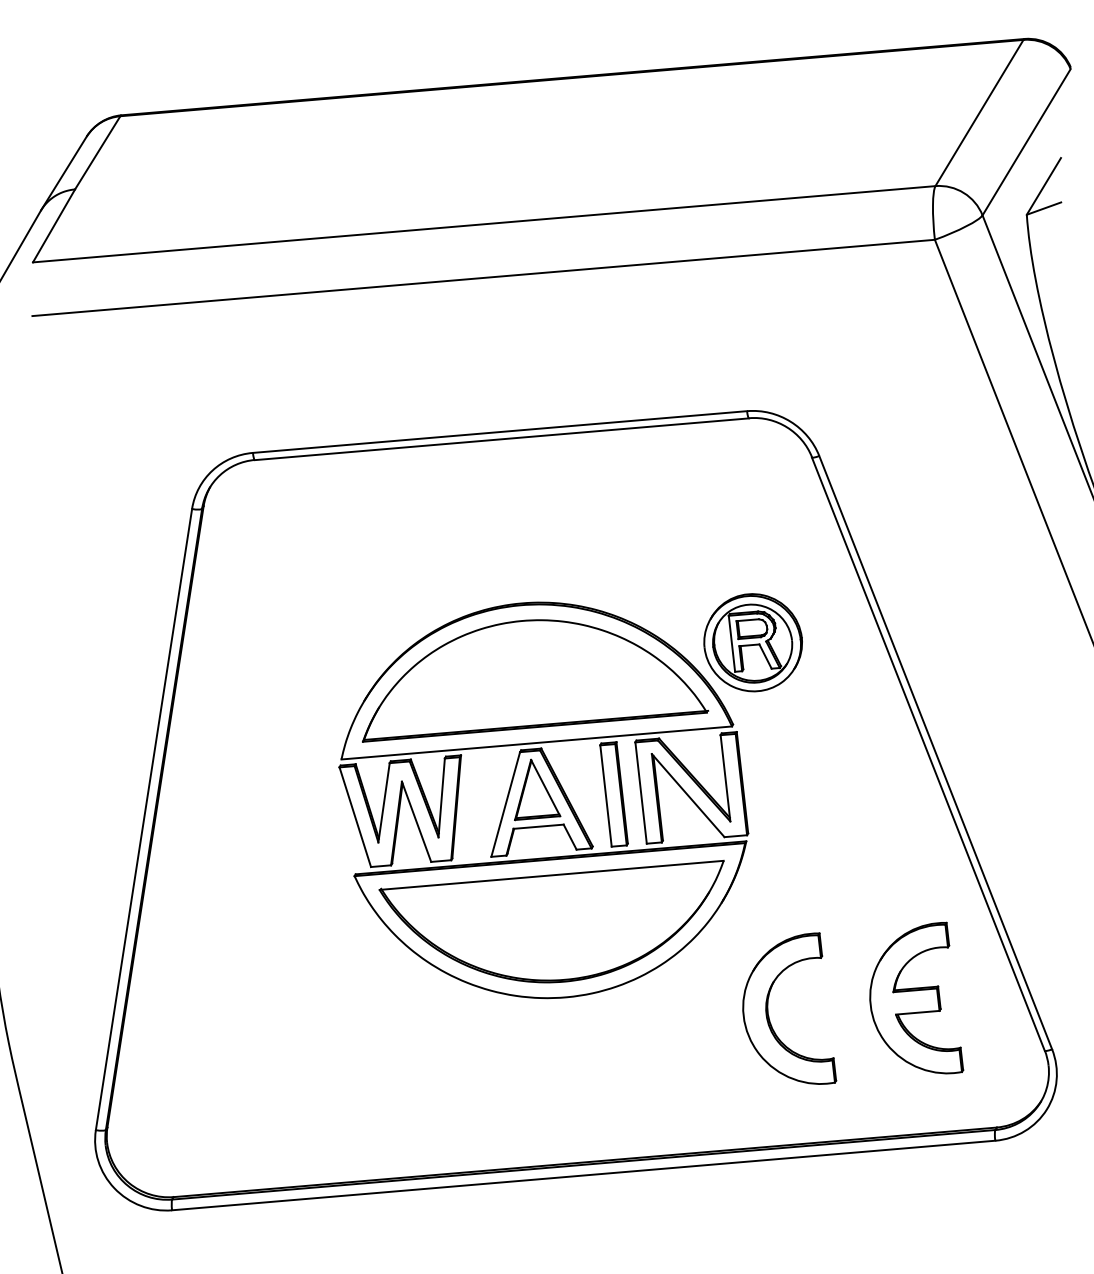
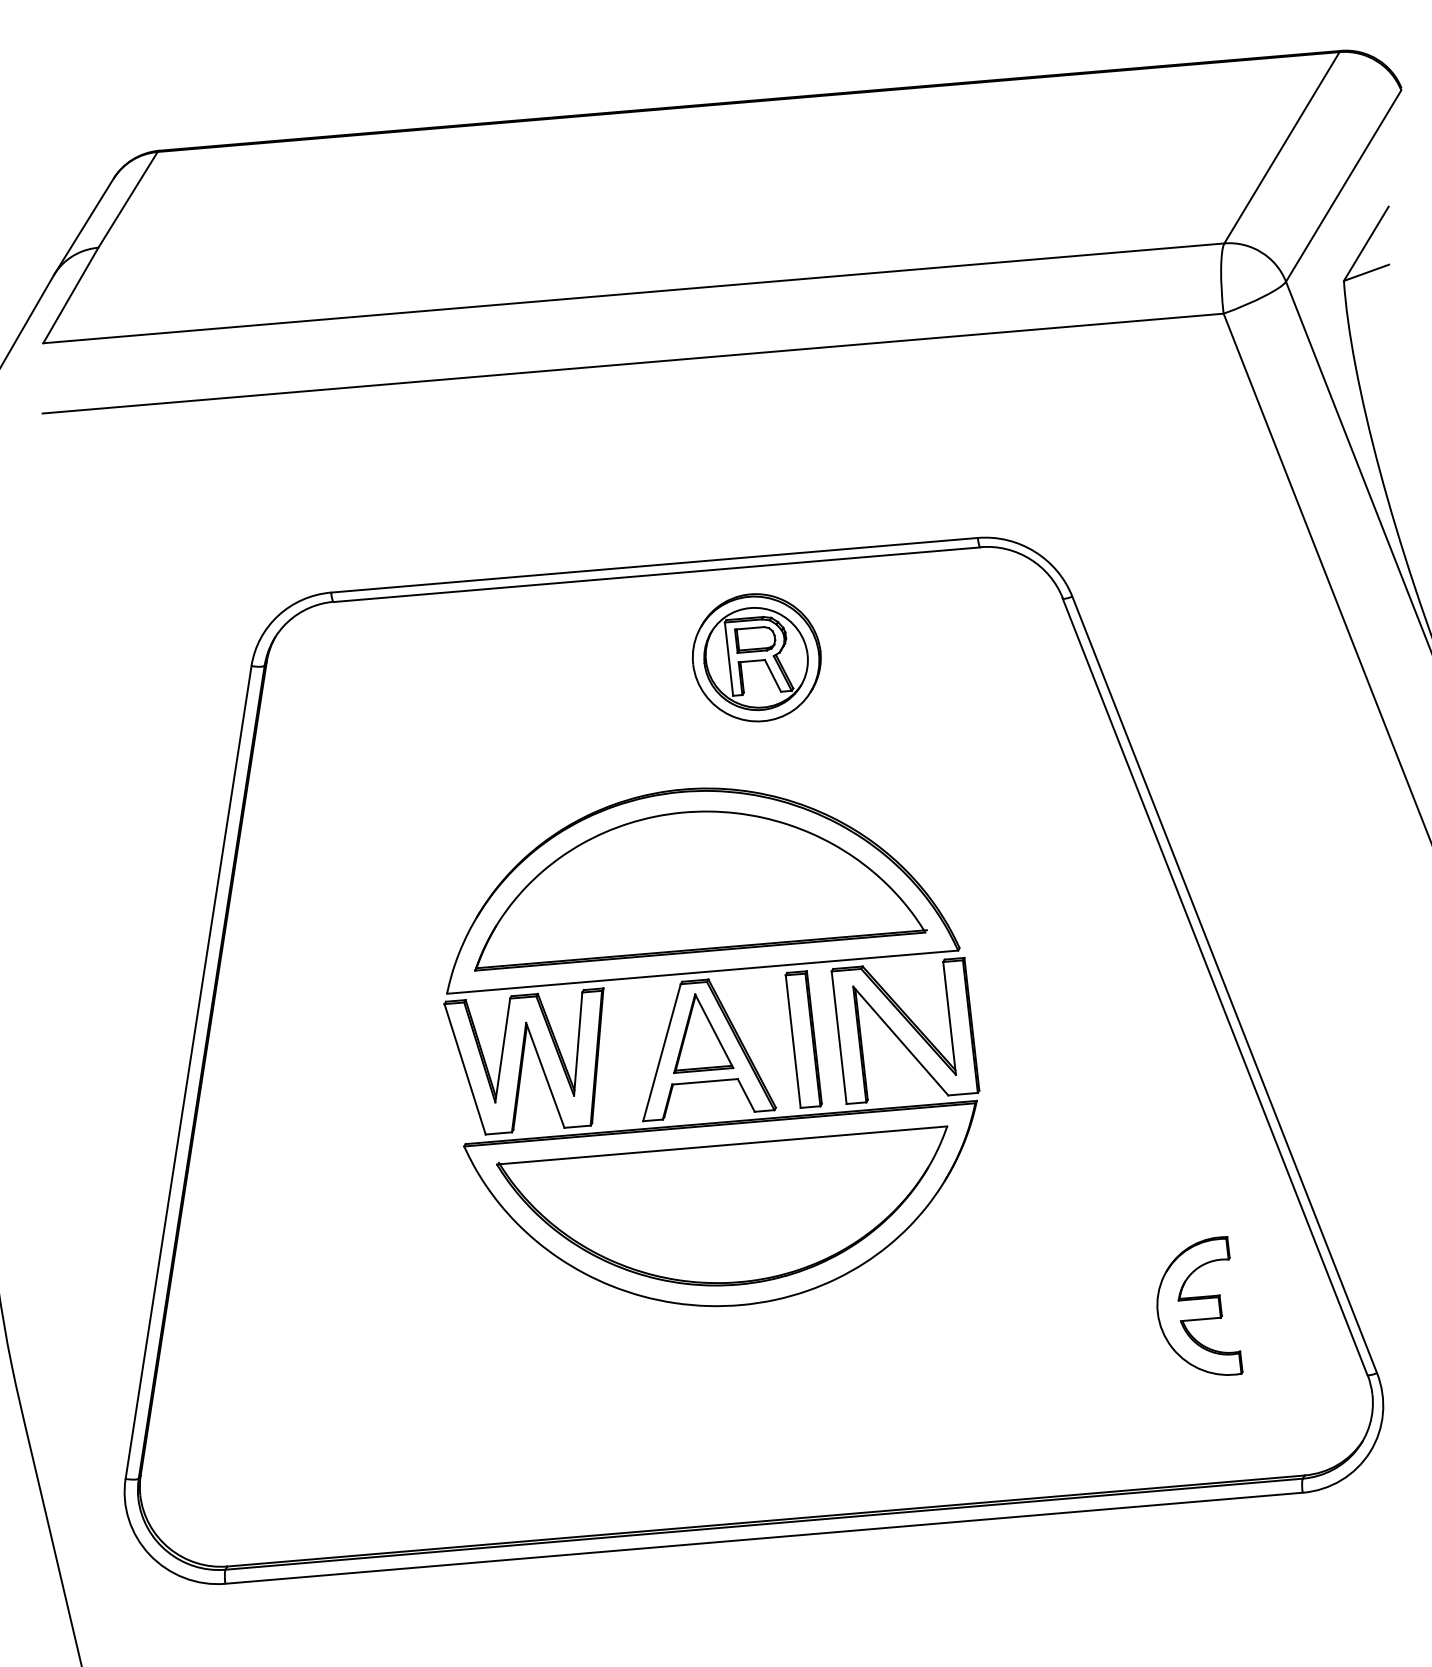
part: (752, 642) -> (755, 657), moved
part: (916, 997) -> (1199, 1305), size x0.7
part: (768, 1008) -> (1005, 1319), removed

